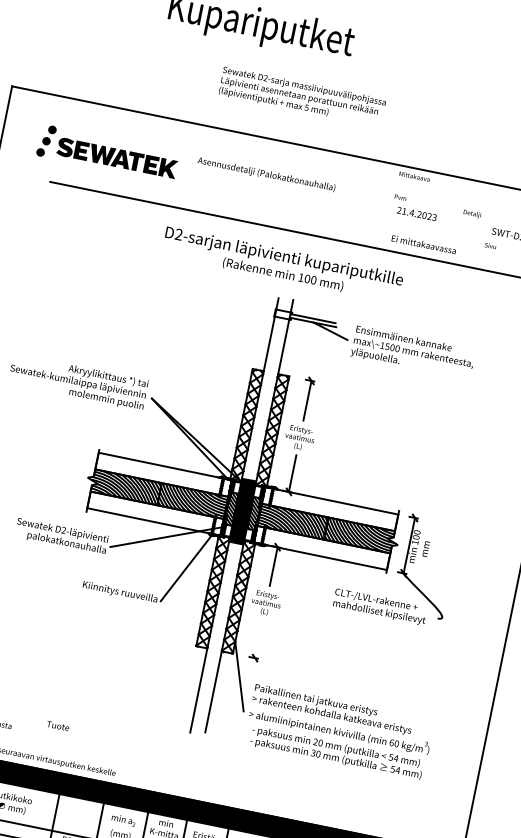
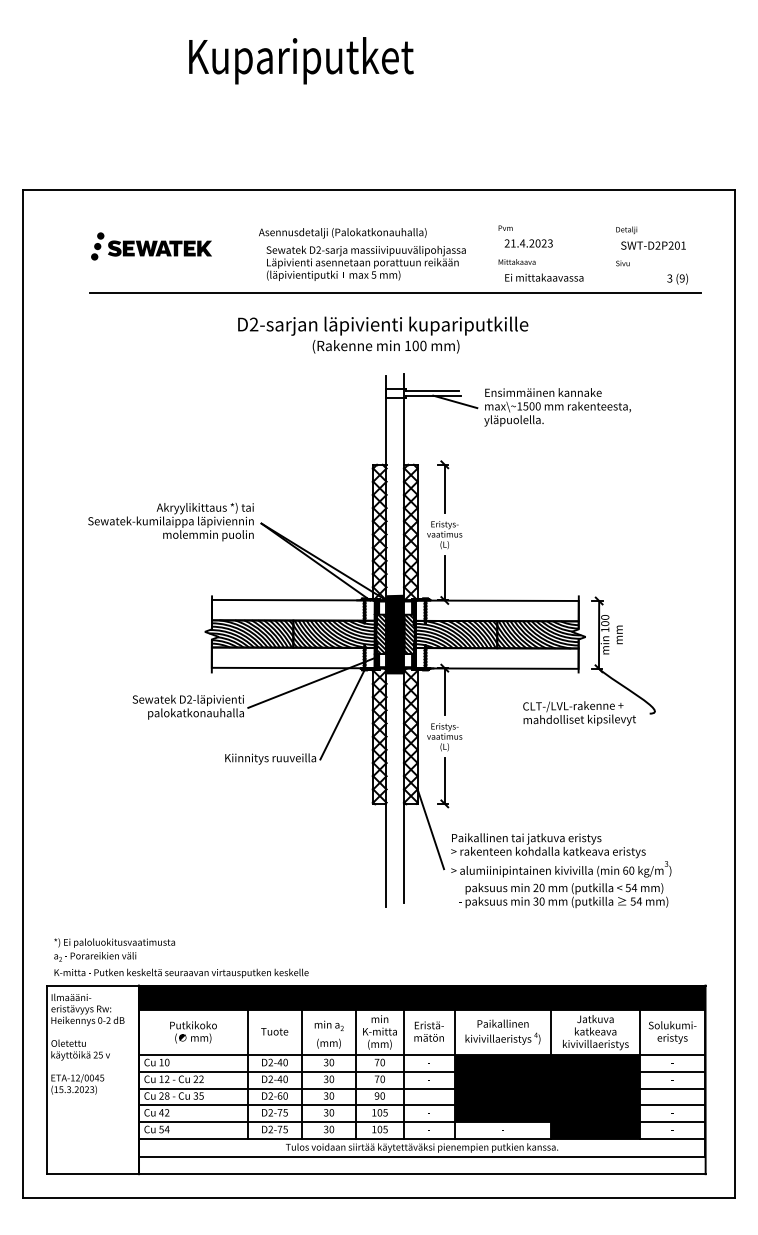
text: (301, 96) -> (365, 262), moved
part: (108, 153) -> (151, 246), size x0.71
text: (414, 176) -> (516, 261), moved
text: (472, 213) -> (626, 229), moved
line: (258, 638) -> (444, 780), added
text: (58, 725) -> (274, 1031), moved

